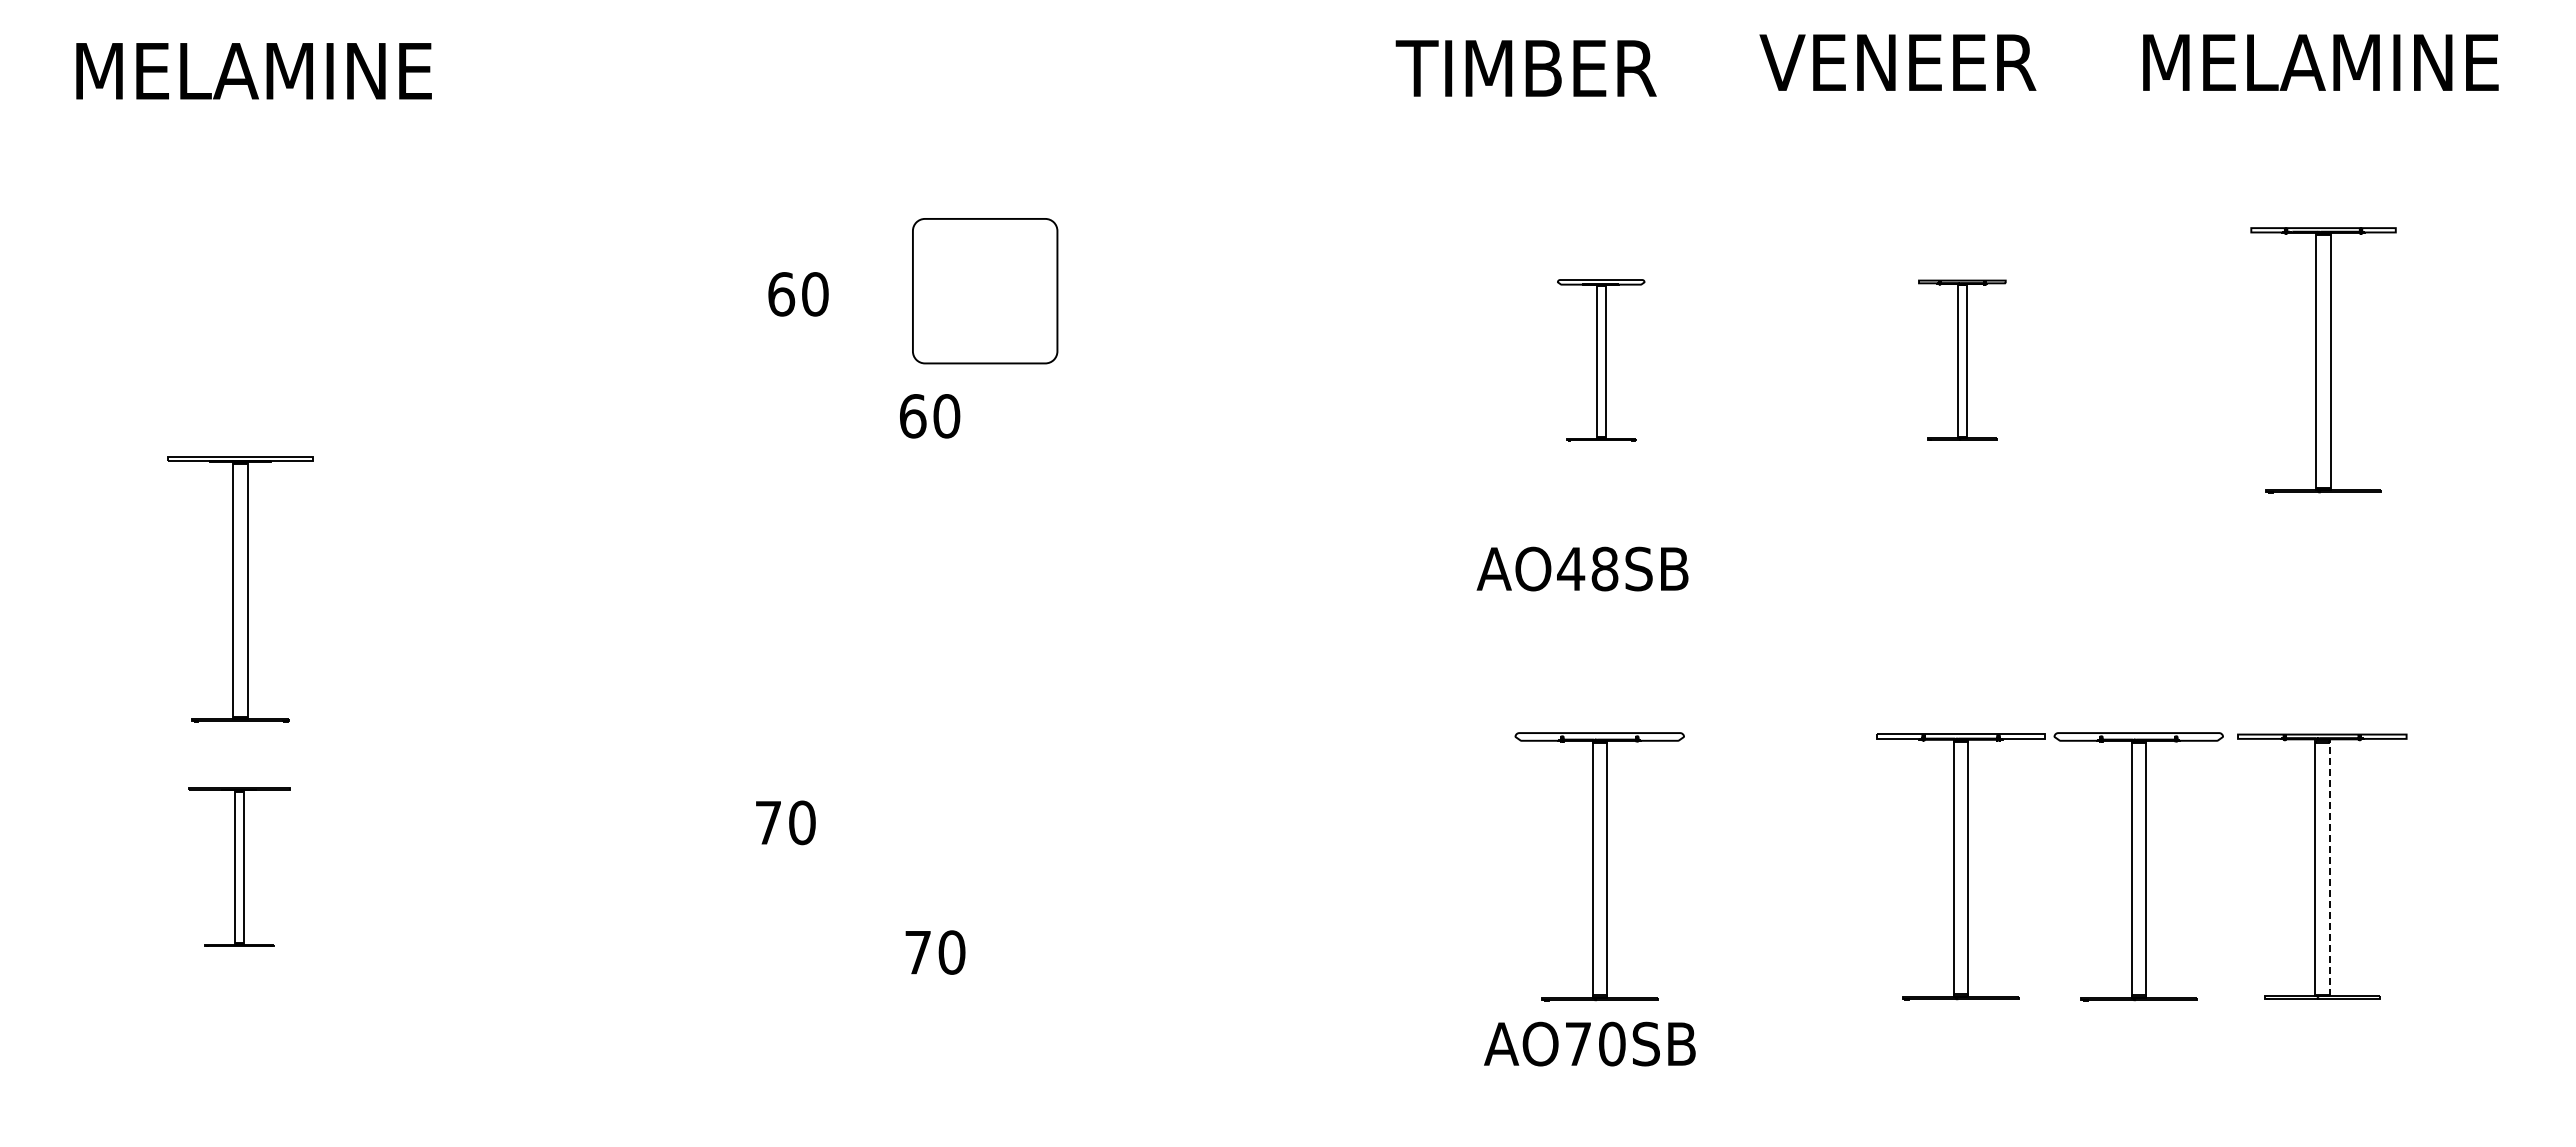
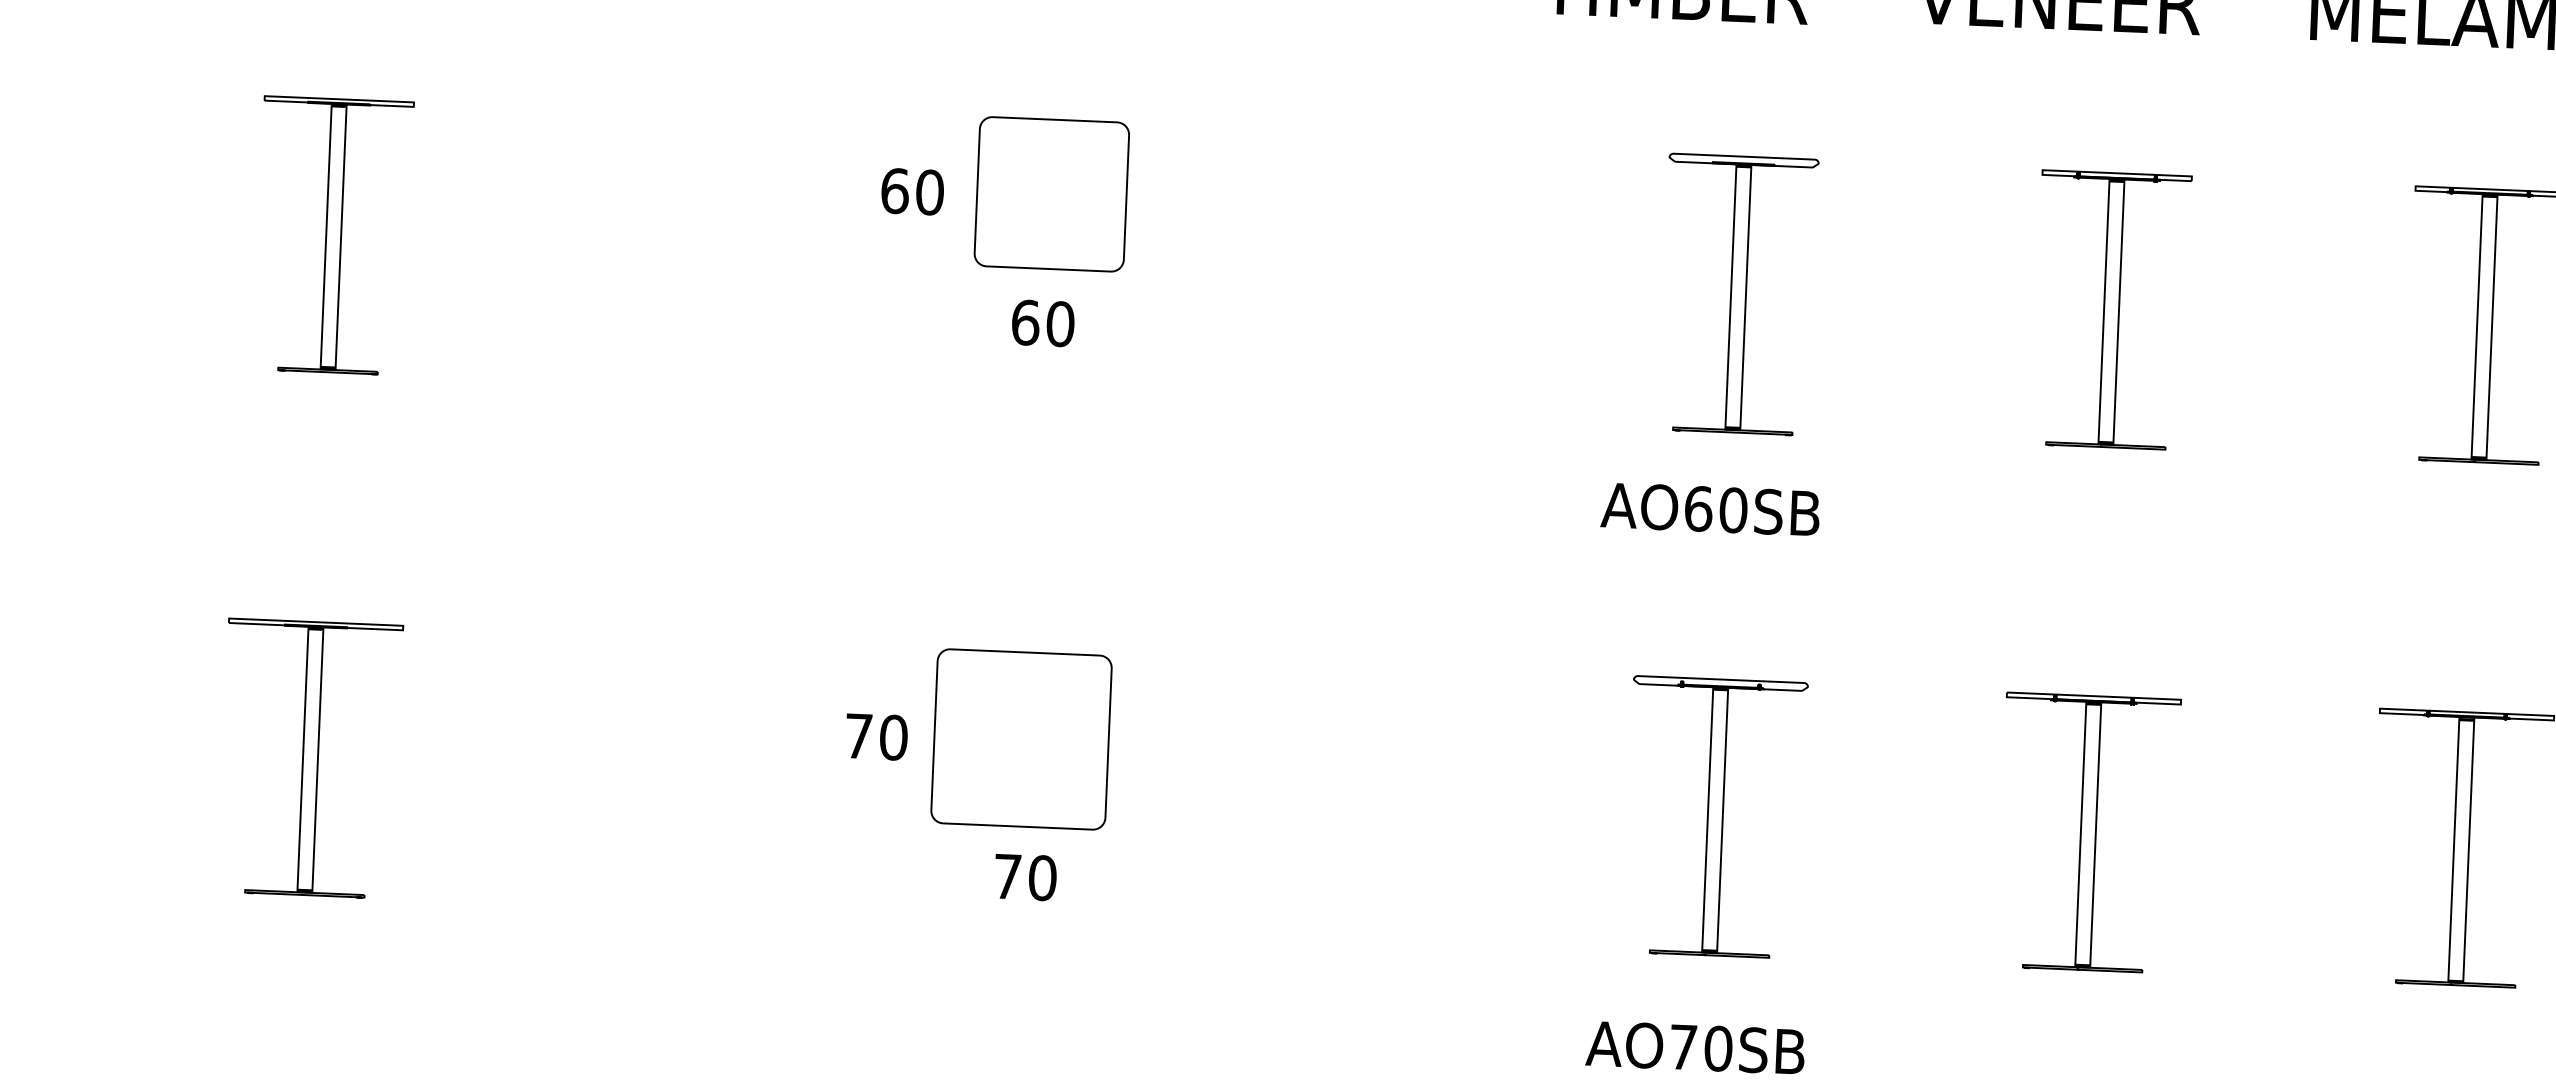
part: (985, 291) -> (1052, 194), moved
part: (1601, 359) -> (1739, 293), size x1.67
part: (1962, 359) -> (2111, 309), size x1.67
text: (1587, 568) -> (1715, 509), AO48SB -> AO60SB
part: (240, 589) -> (333, 235), moved
part: (925, 819) -> (1021, 739), added
line: (2329, 859) -> (2469, 841), dashed -> solid
part: (239, 866) -> (310, 758), size x1.67
part: (2138, 866) -> (2271, 840), removed
text: (1589, 1043) -> (1695, 1047), moved

